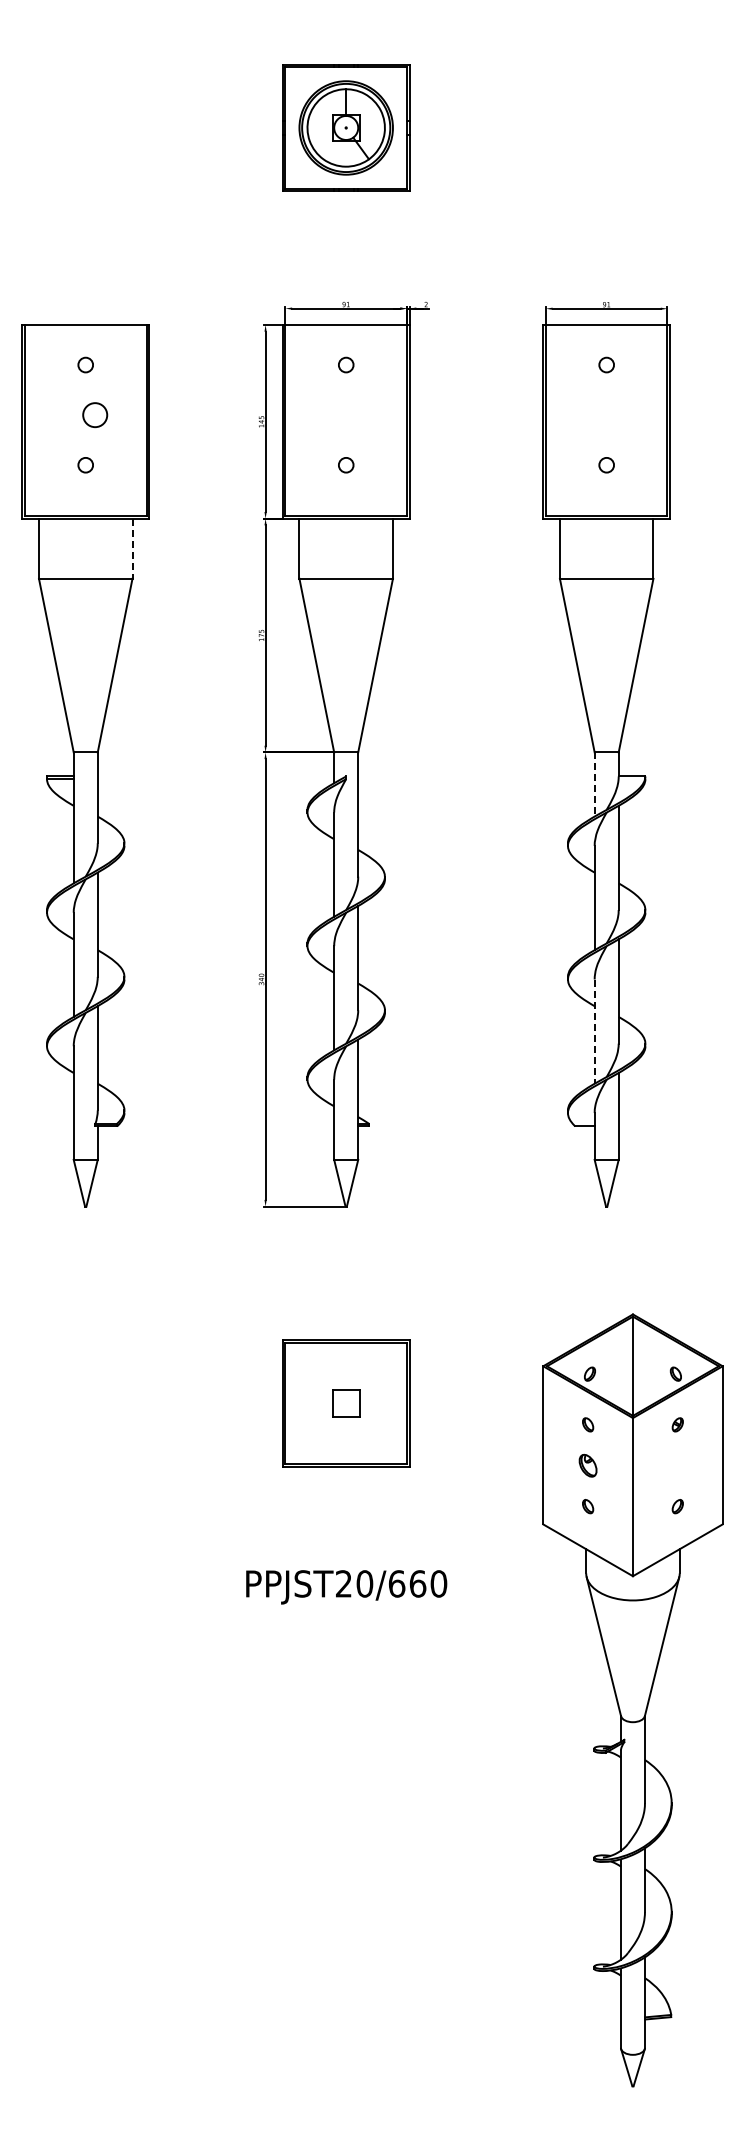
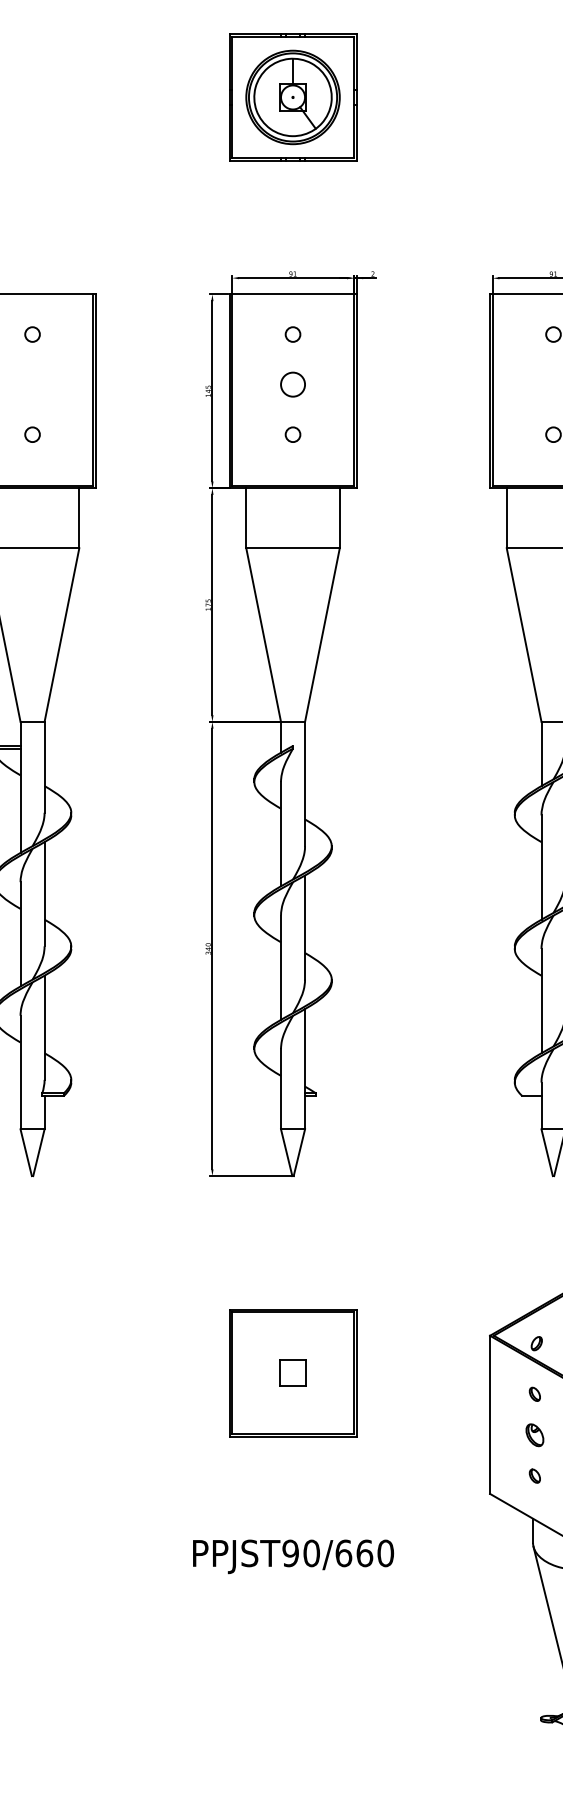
circle: (95, 415) -> (293, 385), moved
line: (132, 549) -> (79, 519), dashed -> solid
line: (594, 785) -> (541, 755), dashed -> solid
line: (594, 1032) -> (541, 1002), dashed -> solid
text: (343, 1583) -> (290, 1553), PPJST20/660 -> PPJST90/660

